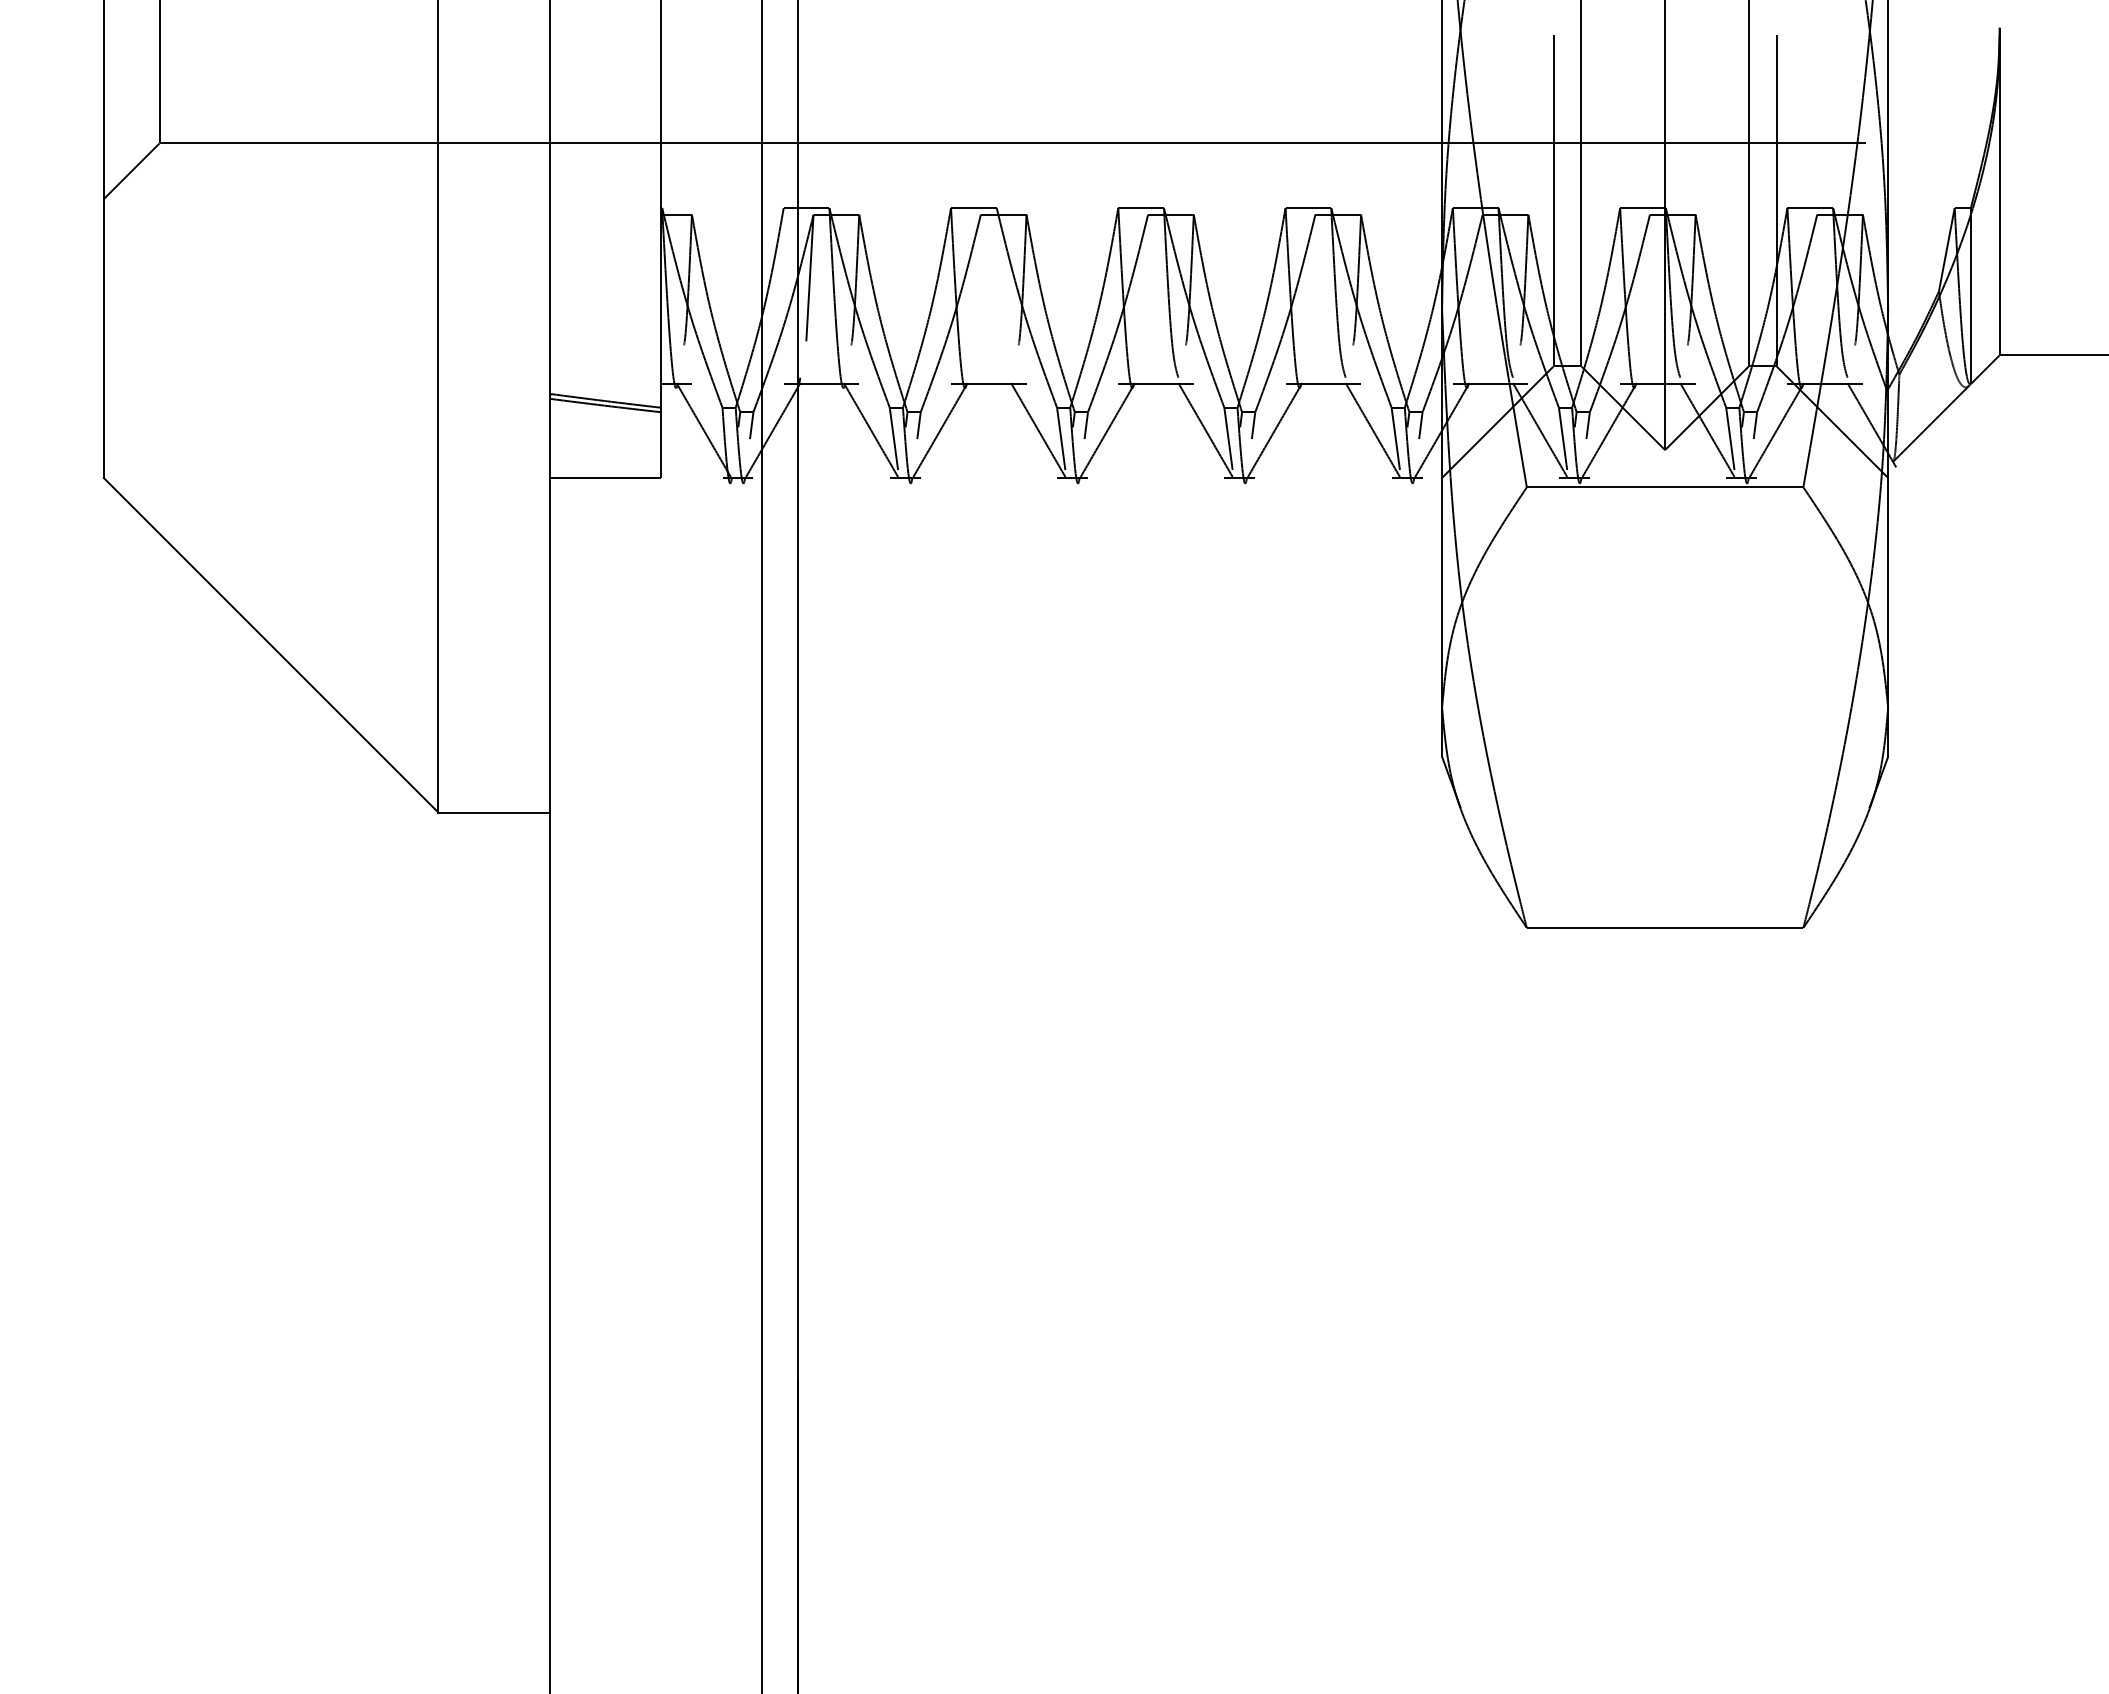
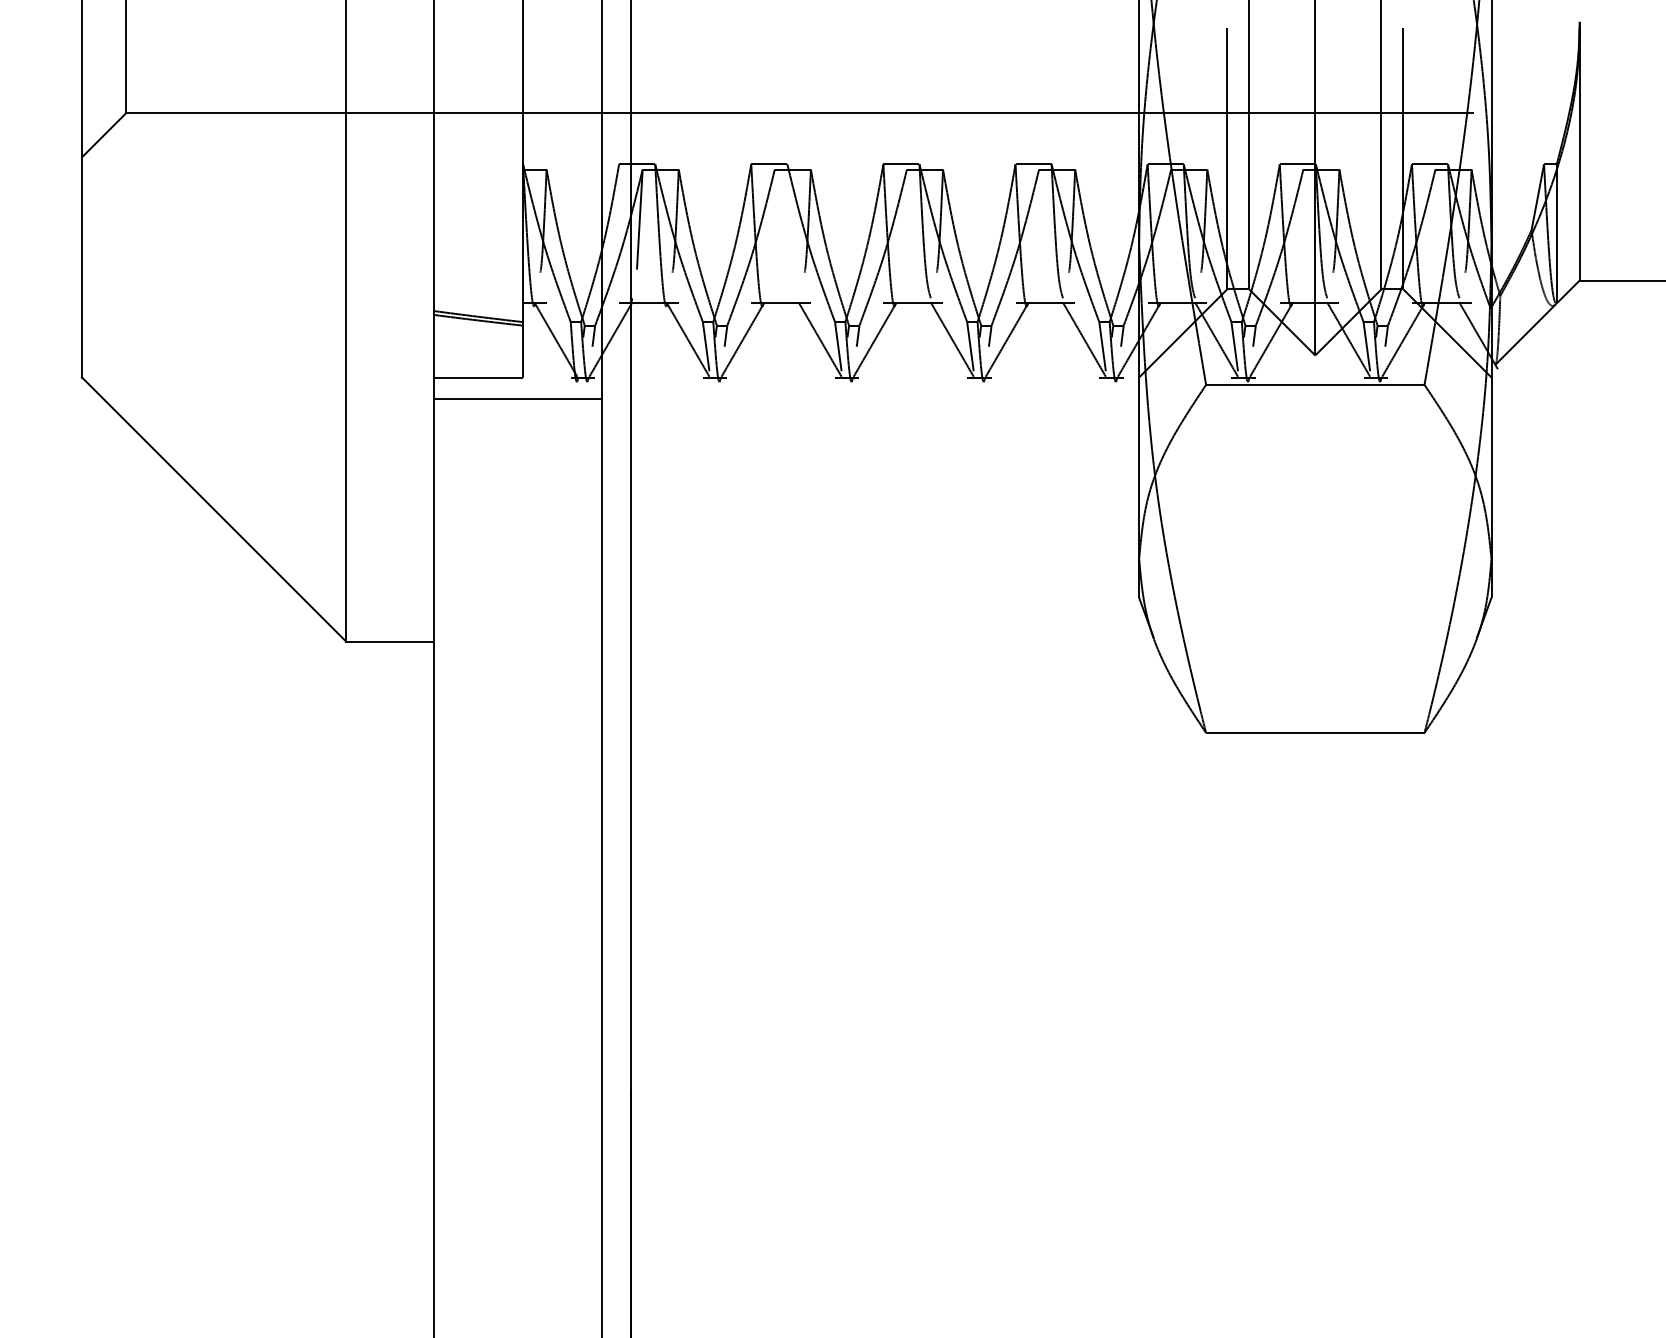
line: (655, 504) -> (517, 398), added

